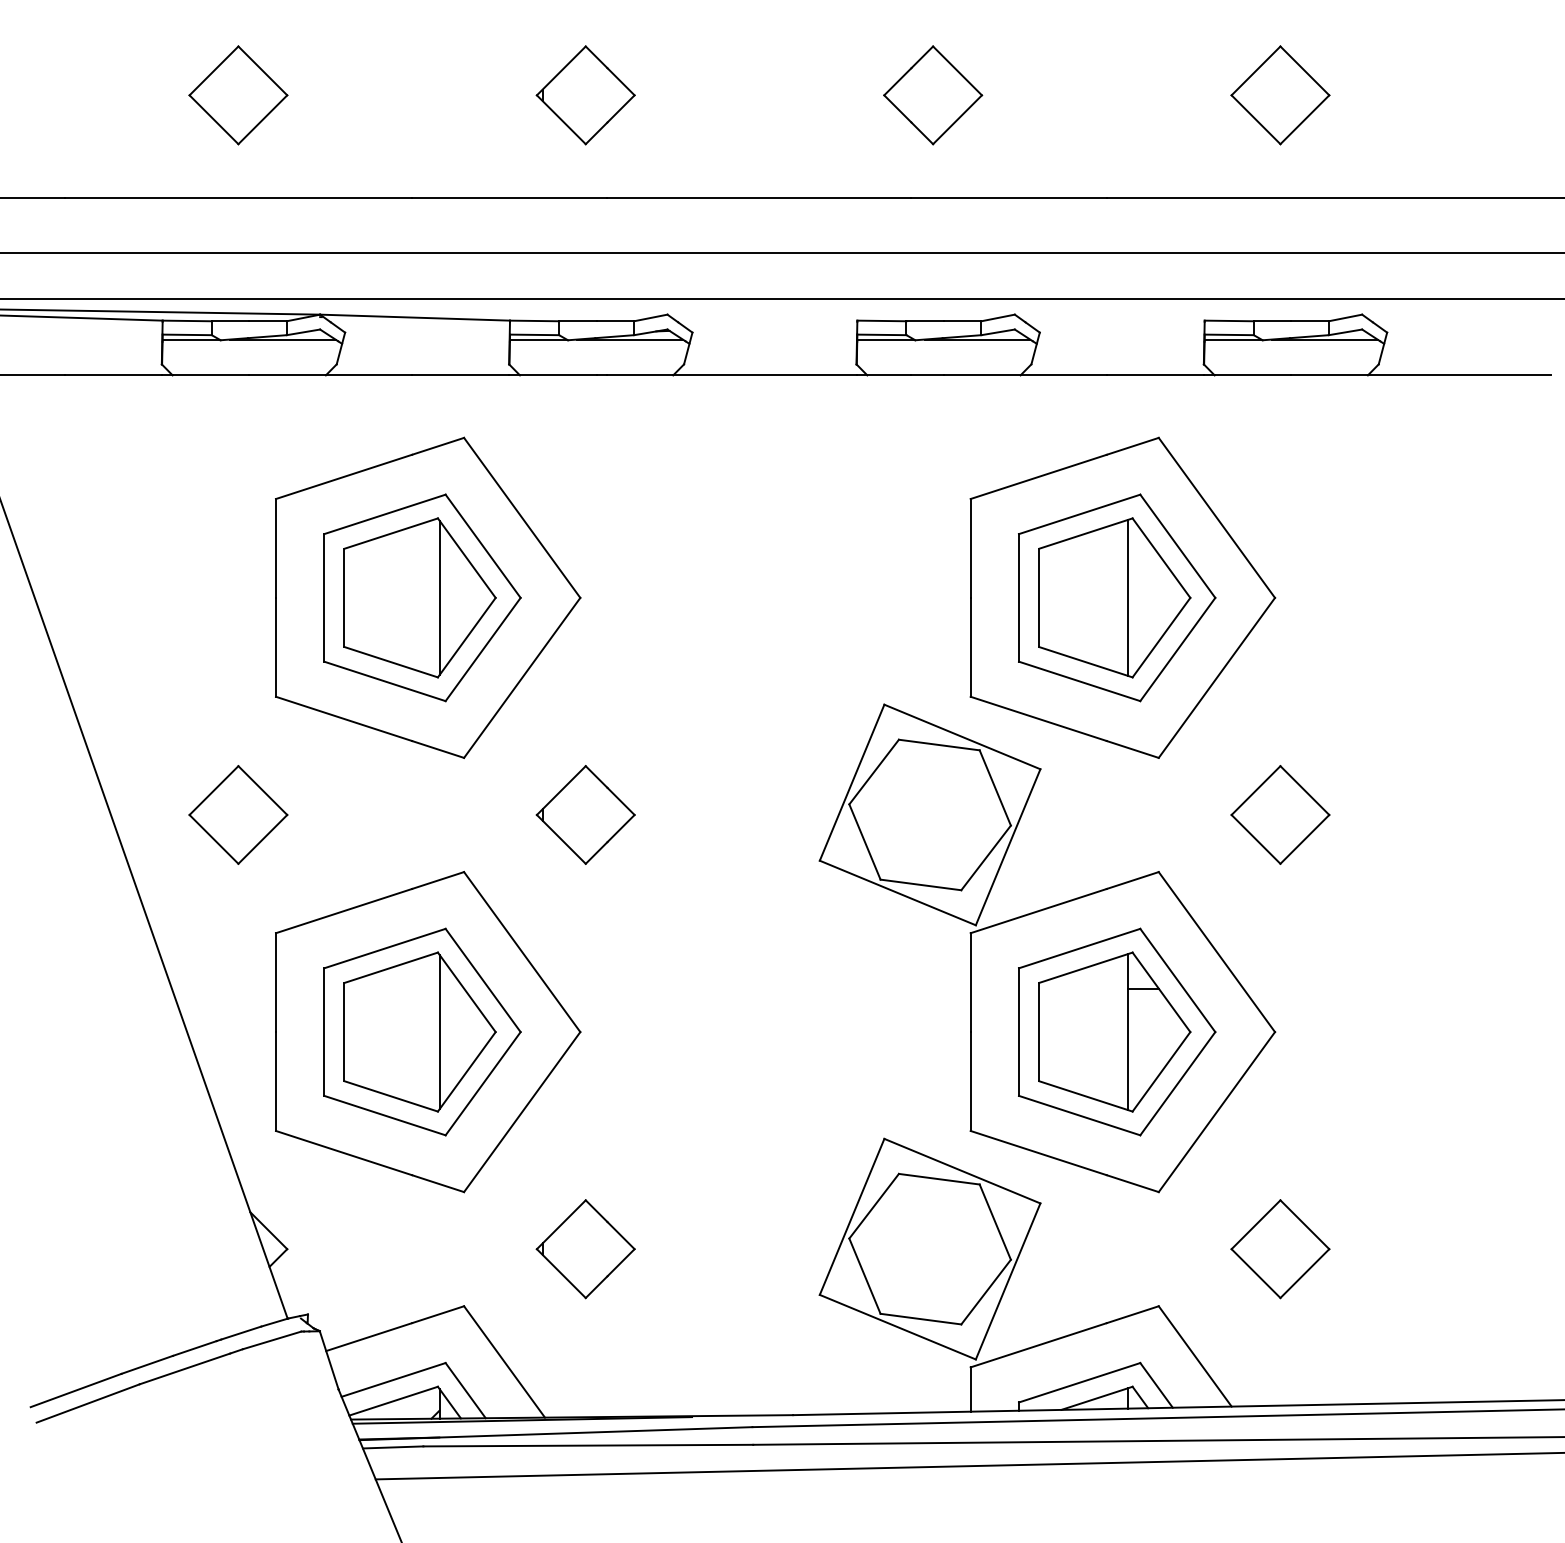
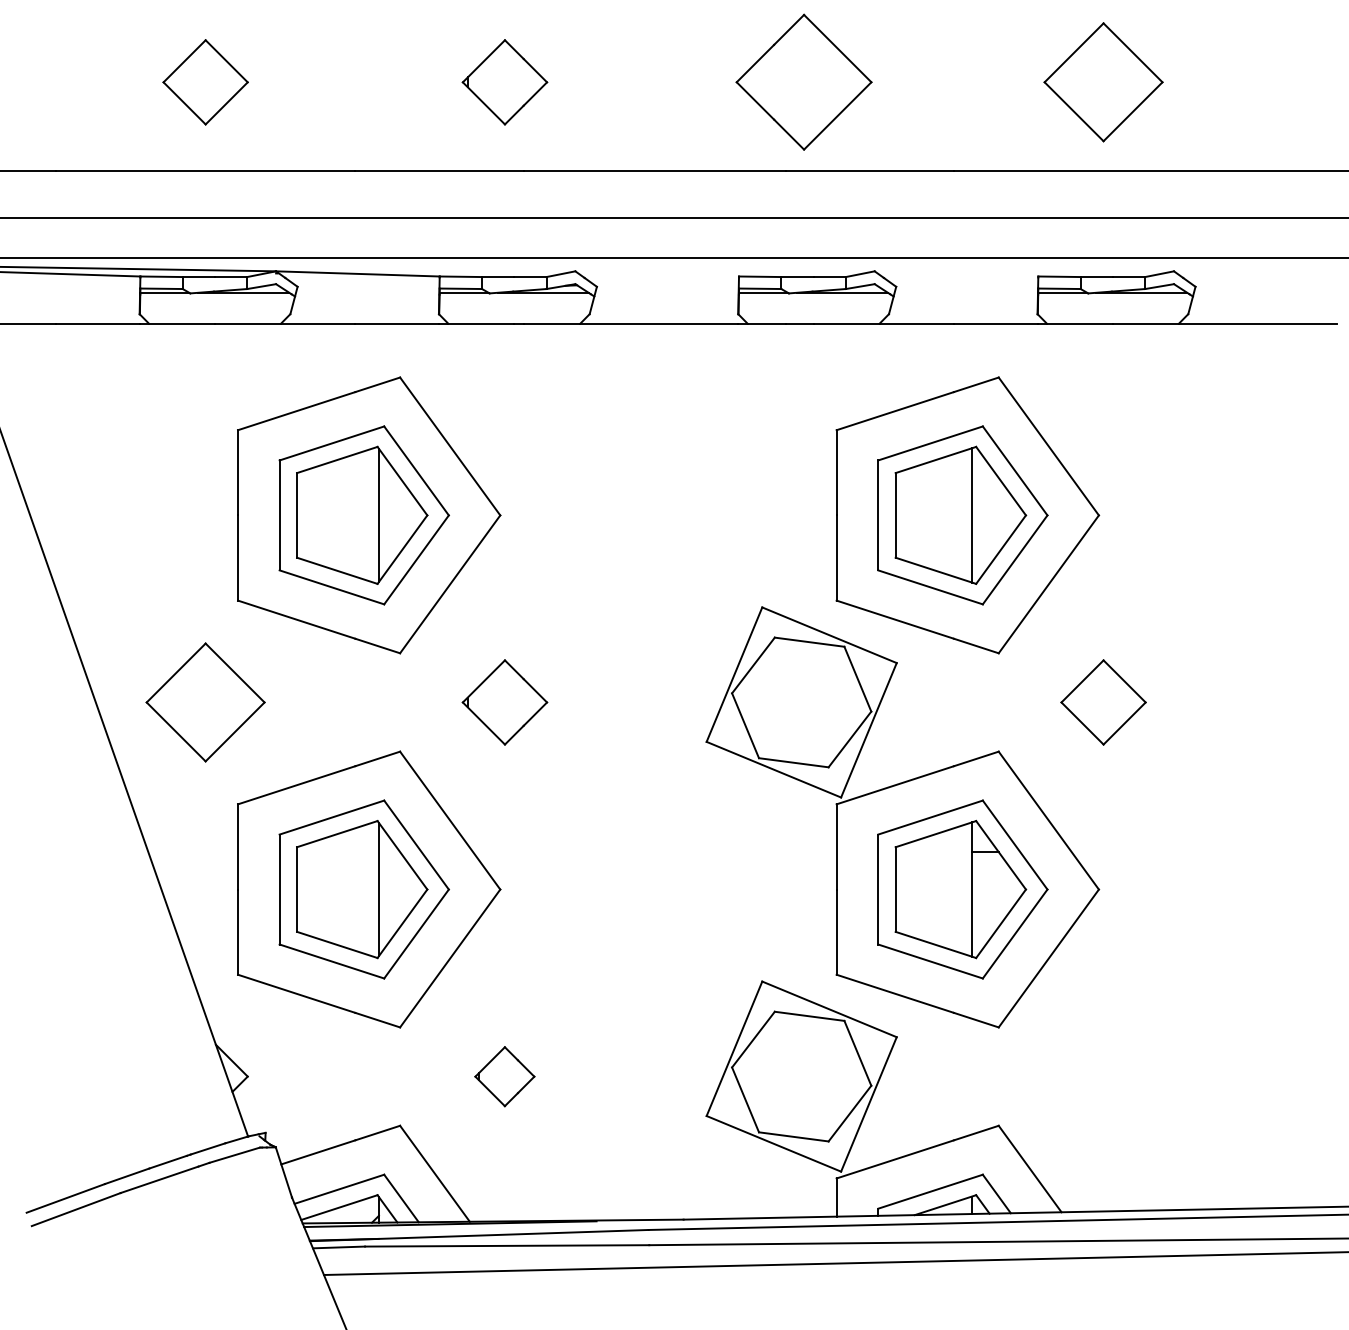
part: (933, 95) -> (804, 82), size x1.6
part: (1280, 95) -> (1103, 82), size x1.4
part: (238, 814) -> (205, 702), size x1.4
part: (585, 1249) -> (504, 1076), size x0.7
part: (1280, 1249) -> (1103, 1076), removed

